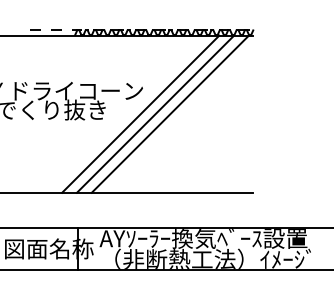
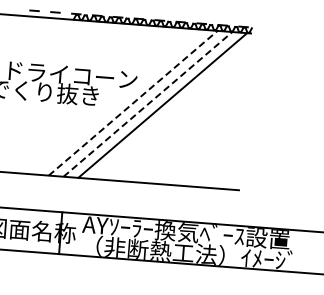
line: (141, 113) -> (134, 102), solid -> dashed
line: (155, 113) -> (148, 103), solid -> dashed

